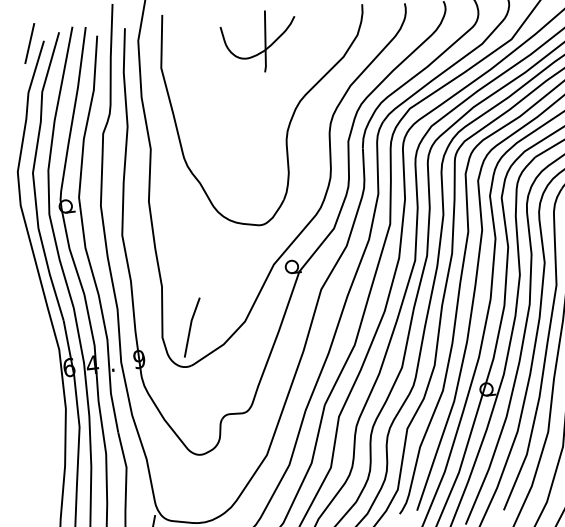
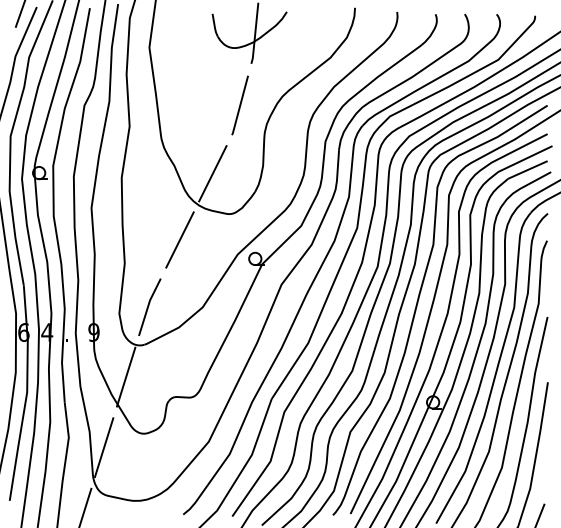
line: (258, 115) -> (239, 105), added
line: (239, 186) -> (212, 173), added
line: (213, 256) -> (179, 239), added
line: (177, 399) -> (126, 376), added
line: (162, 473) -> (103, 447), added

